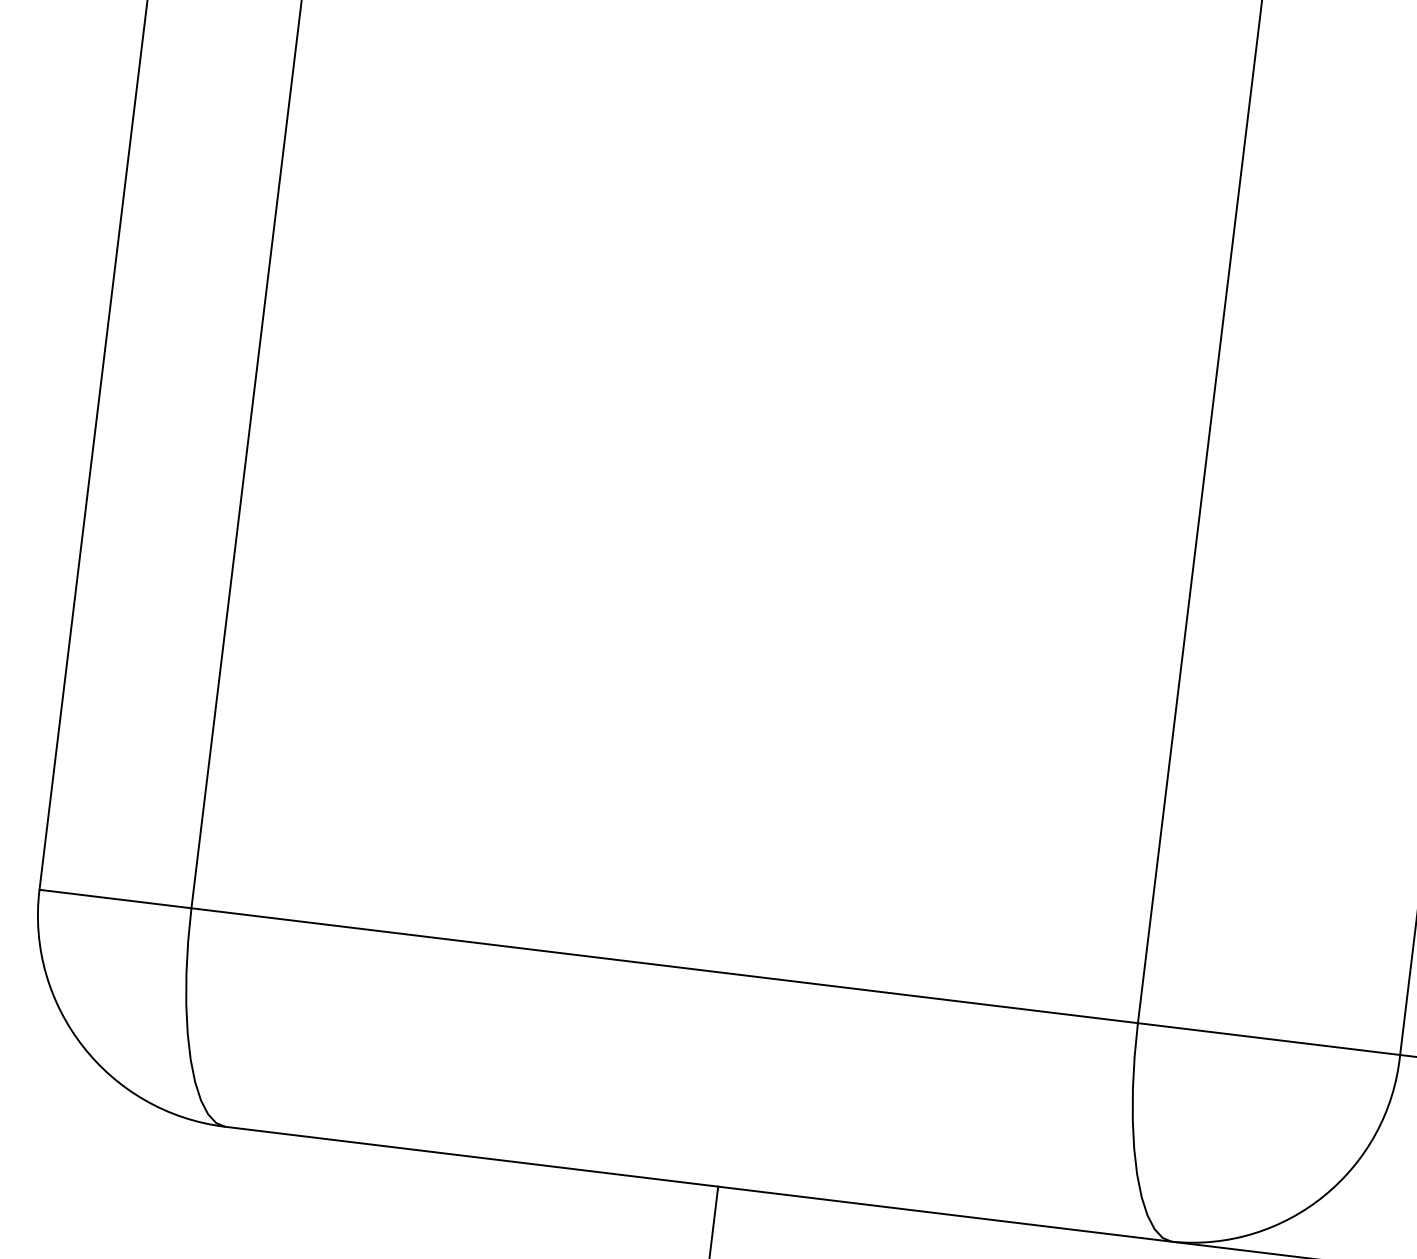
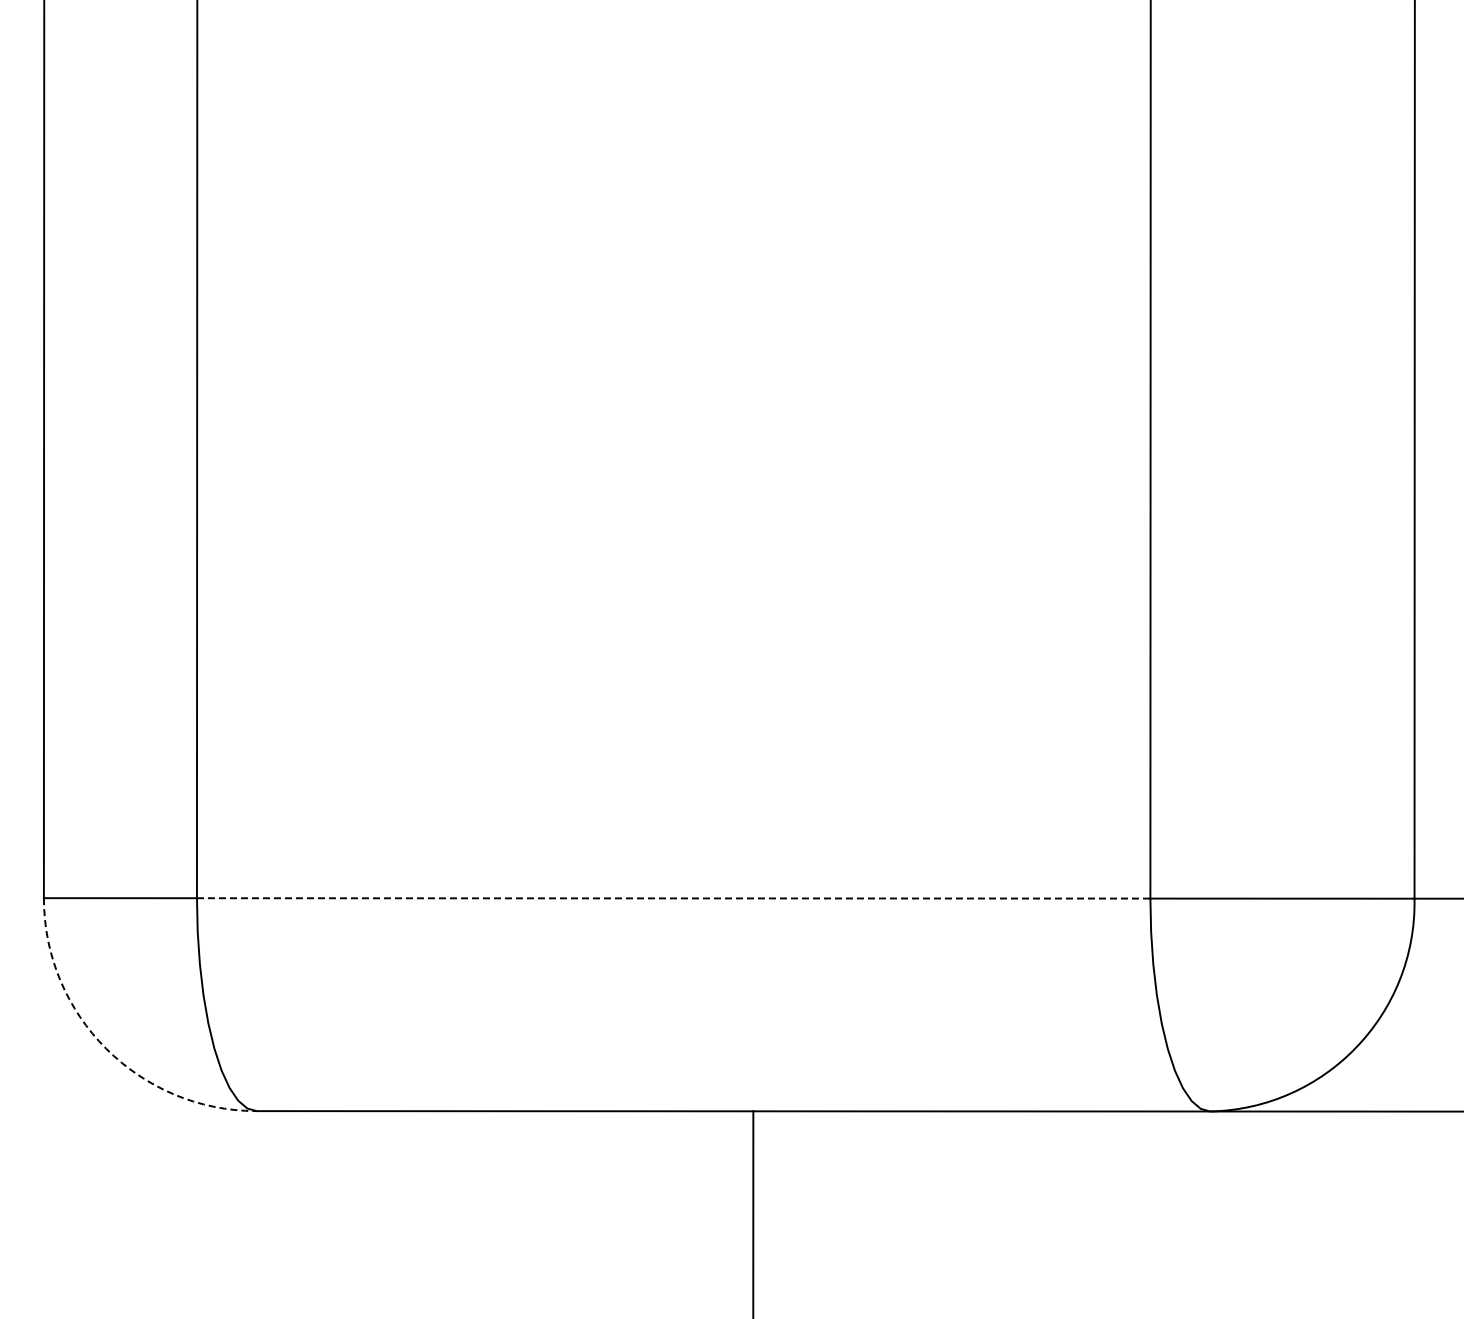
line: (664, 965) -> (673, 898), solid -> dashed
arc: (83, 1046) -> (106, 1048), solid -> dashed

